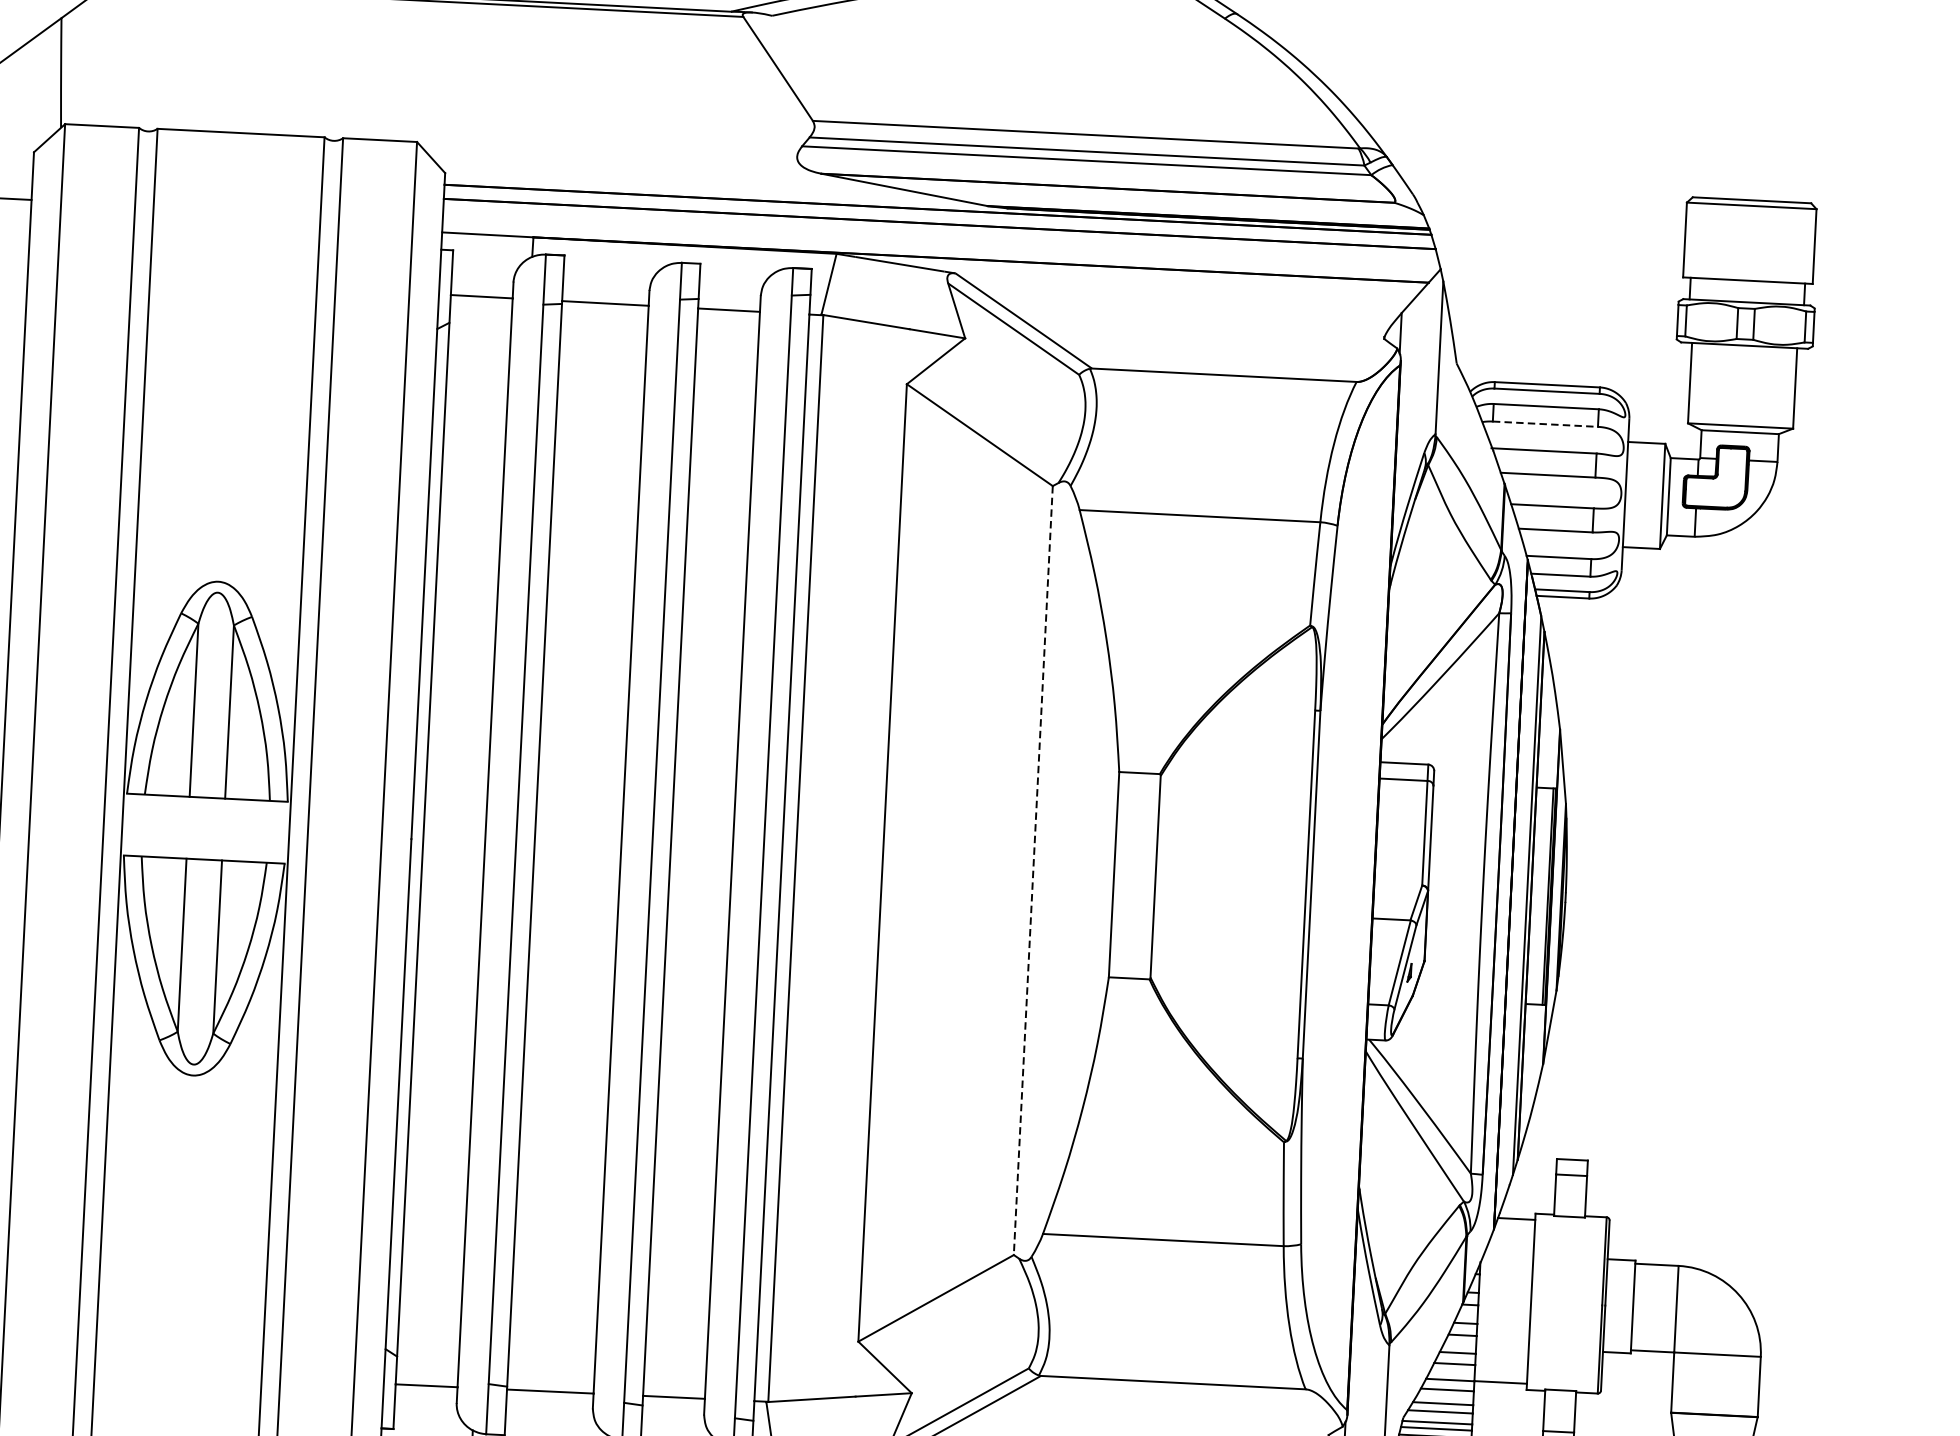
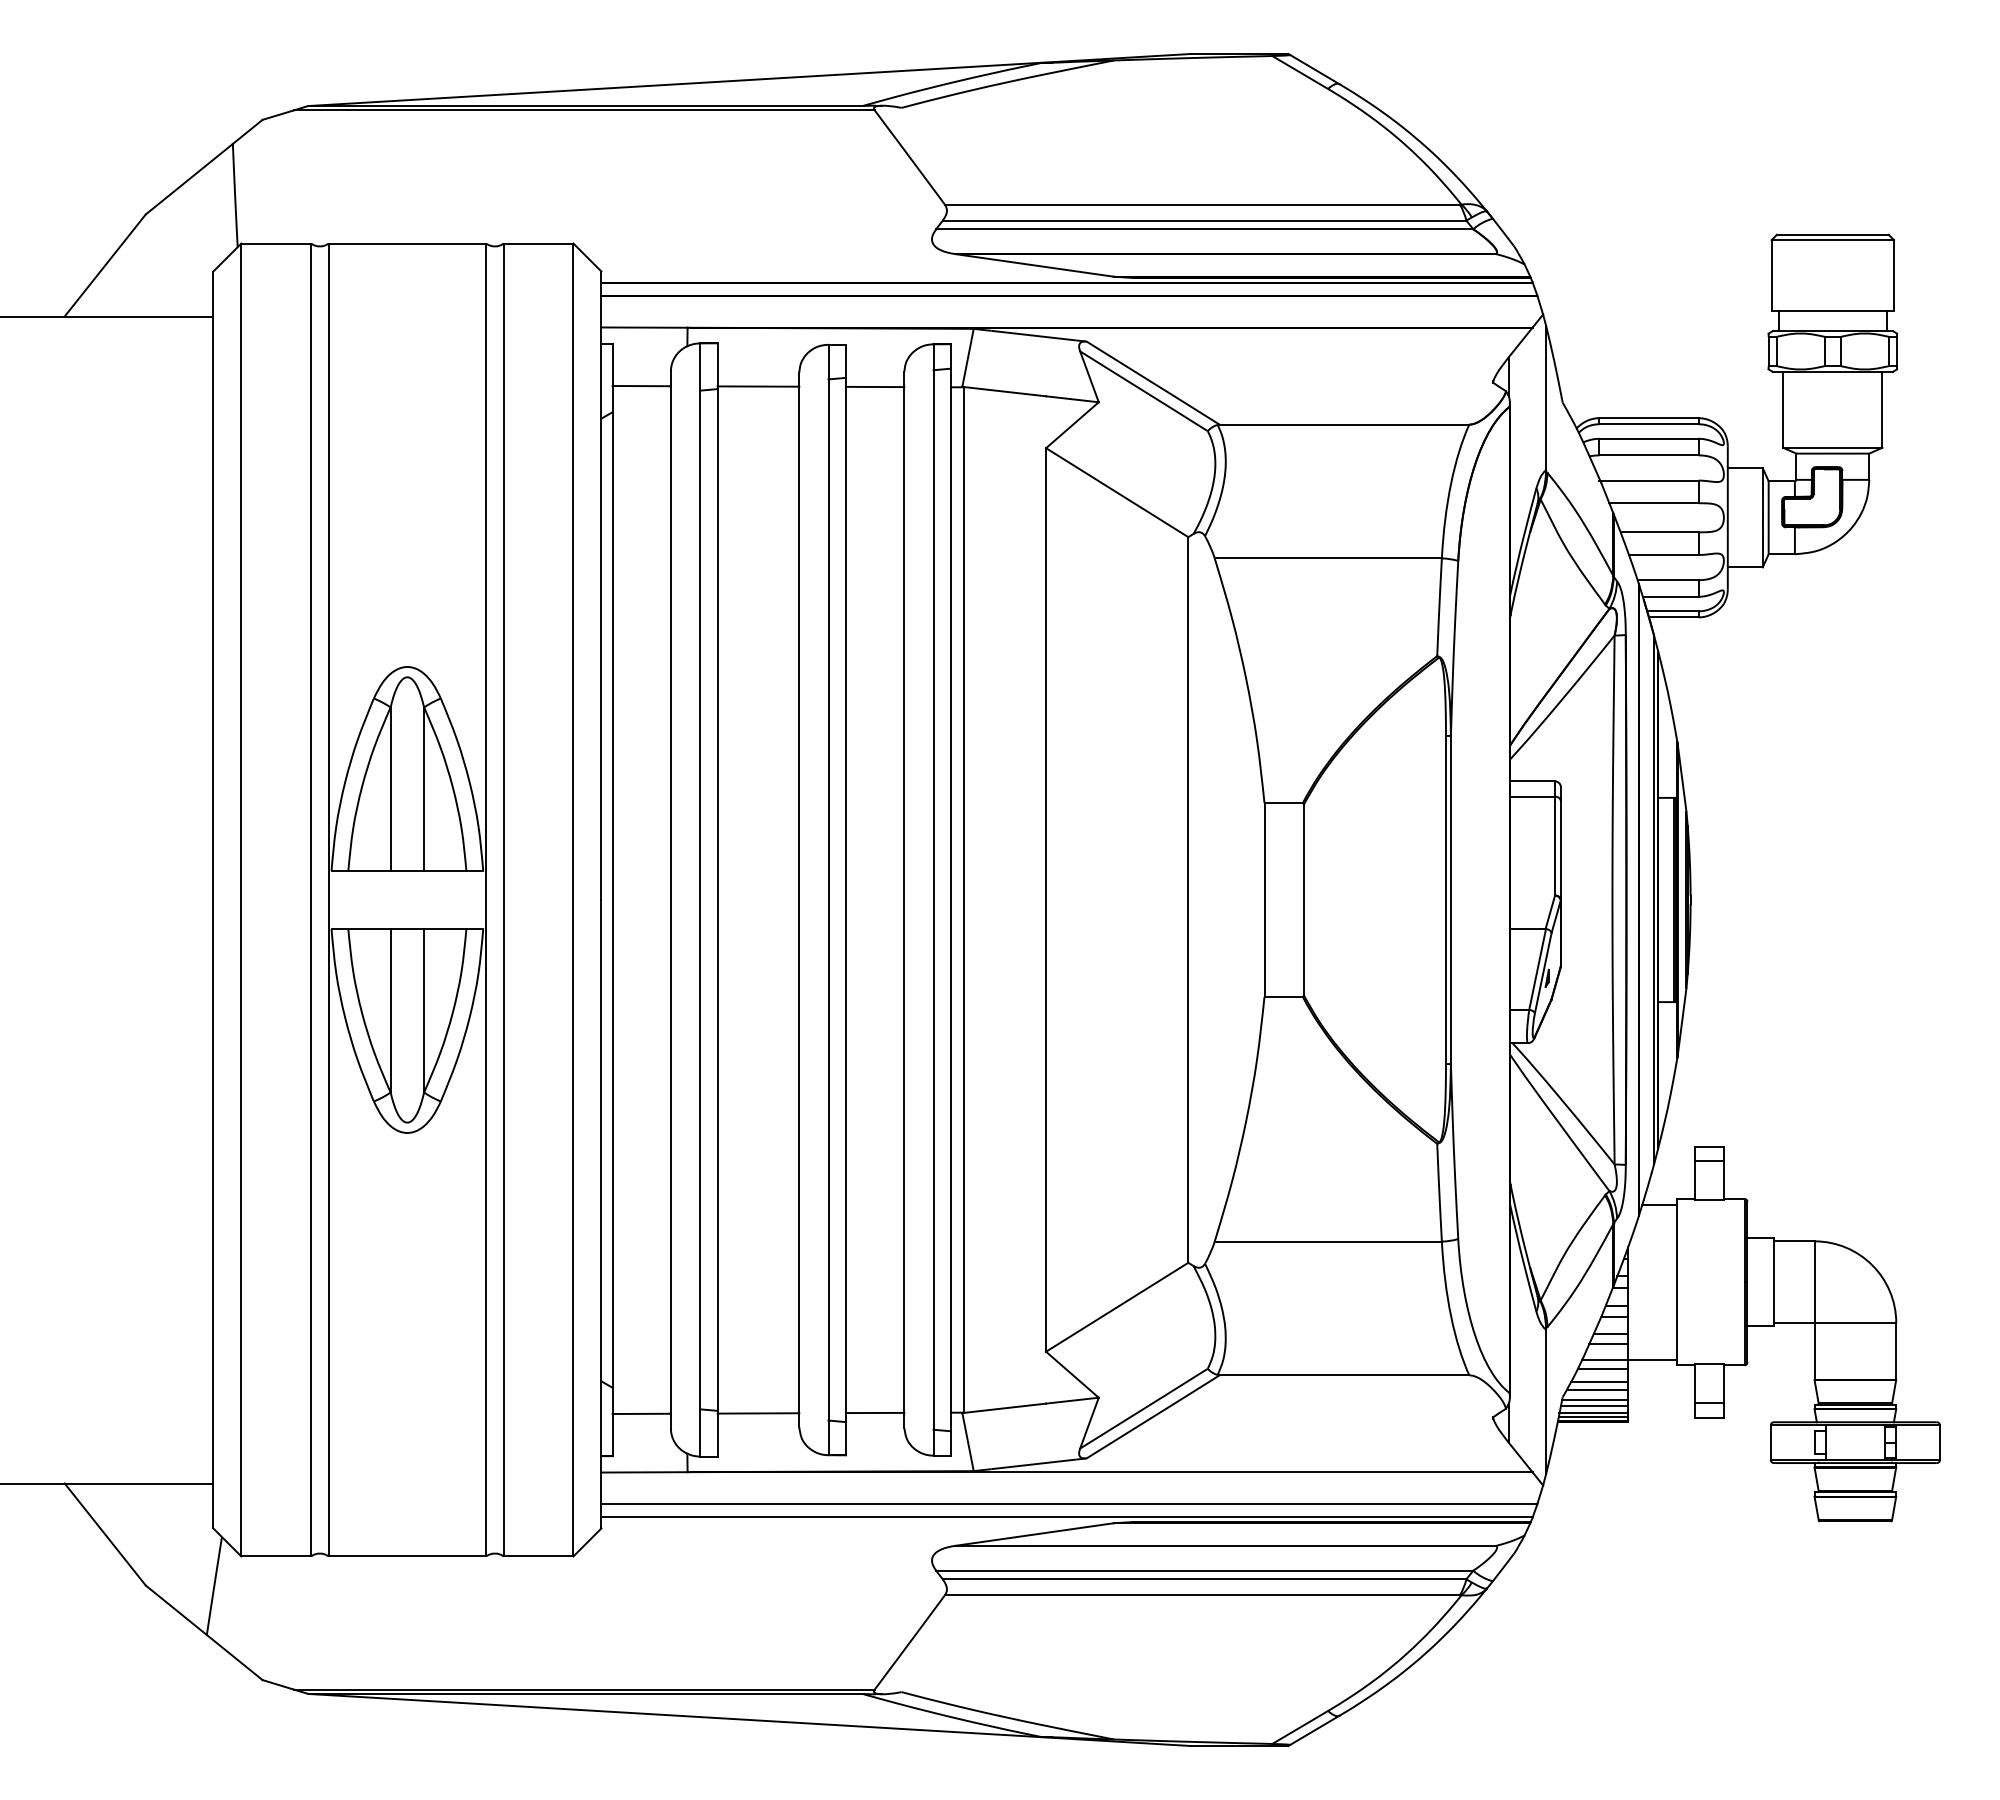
line: (1545, 424) -> (1649, 455), dashed -> solid
line: (1033, 870) -> (1188, 899), dashed -> solid

